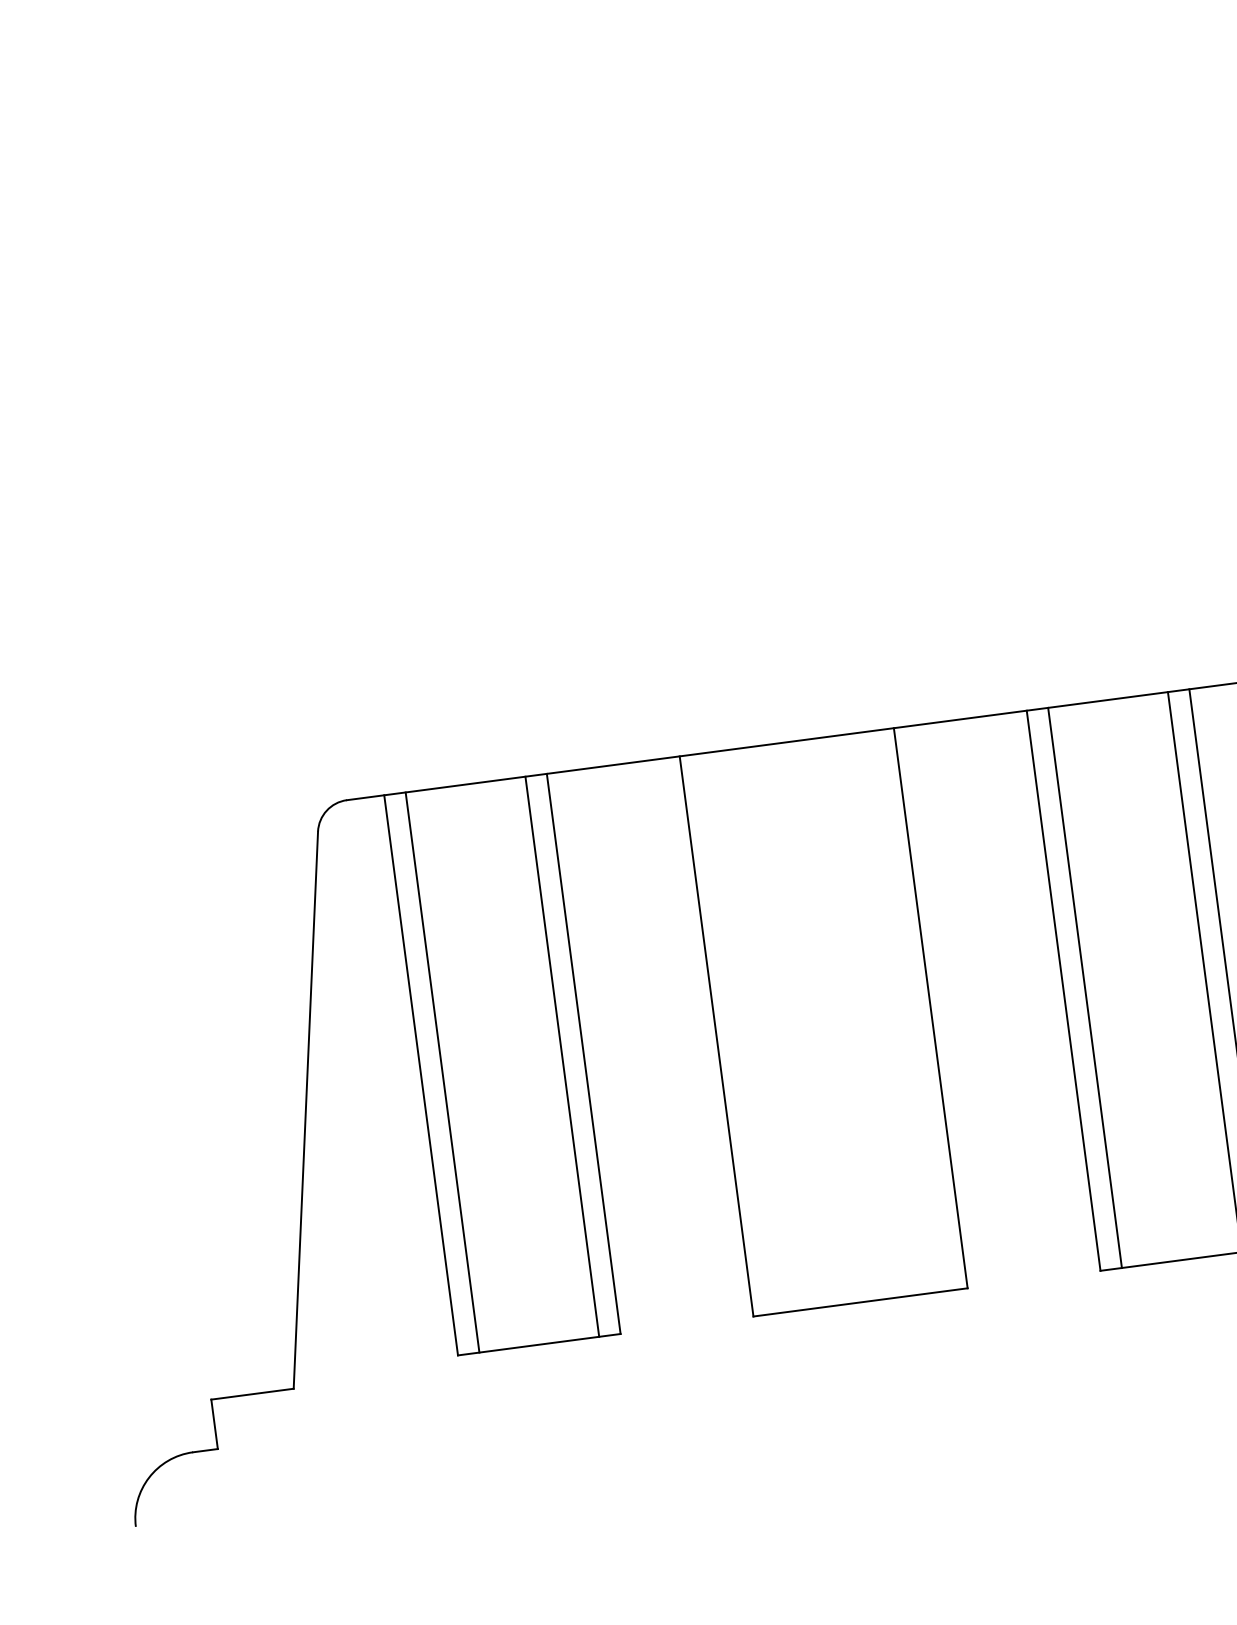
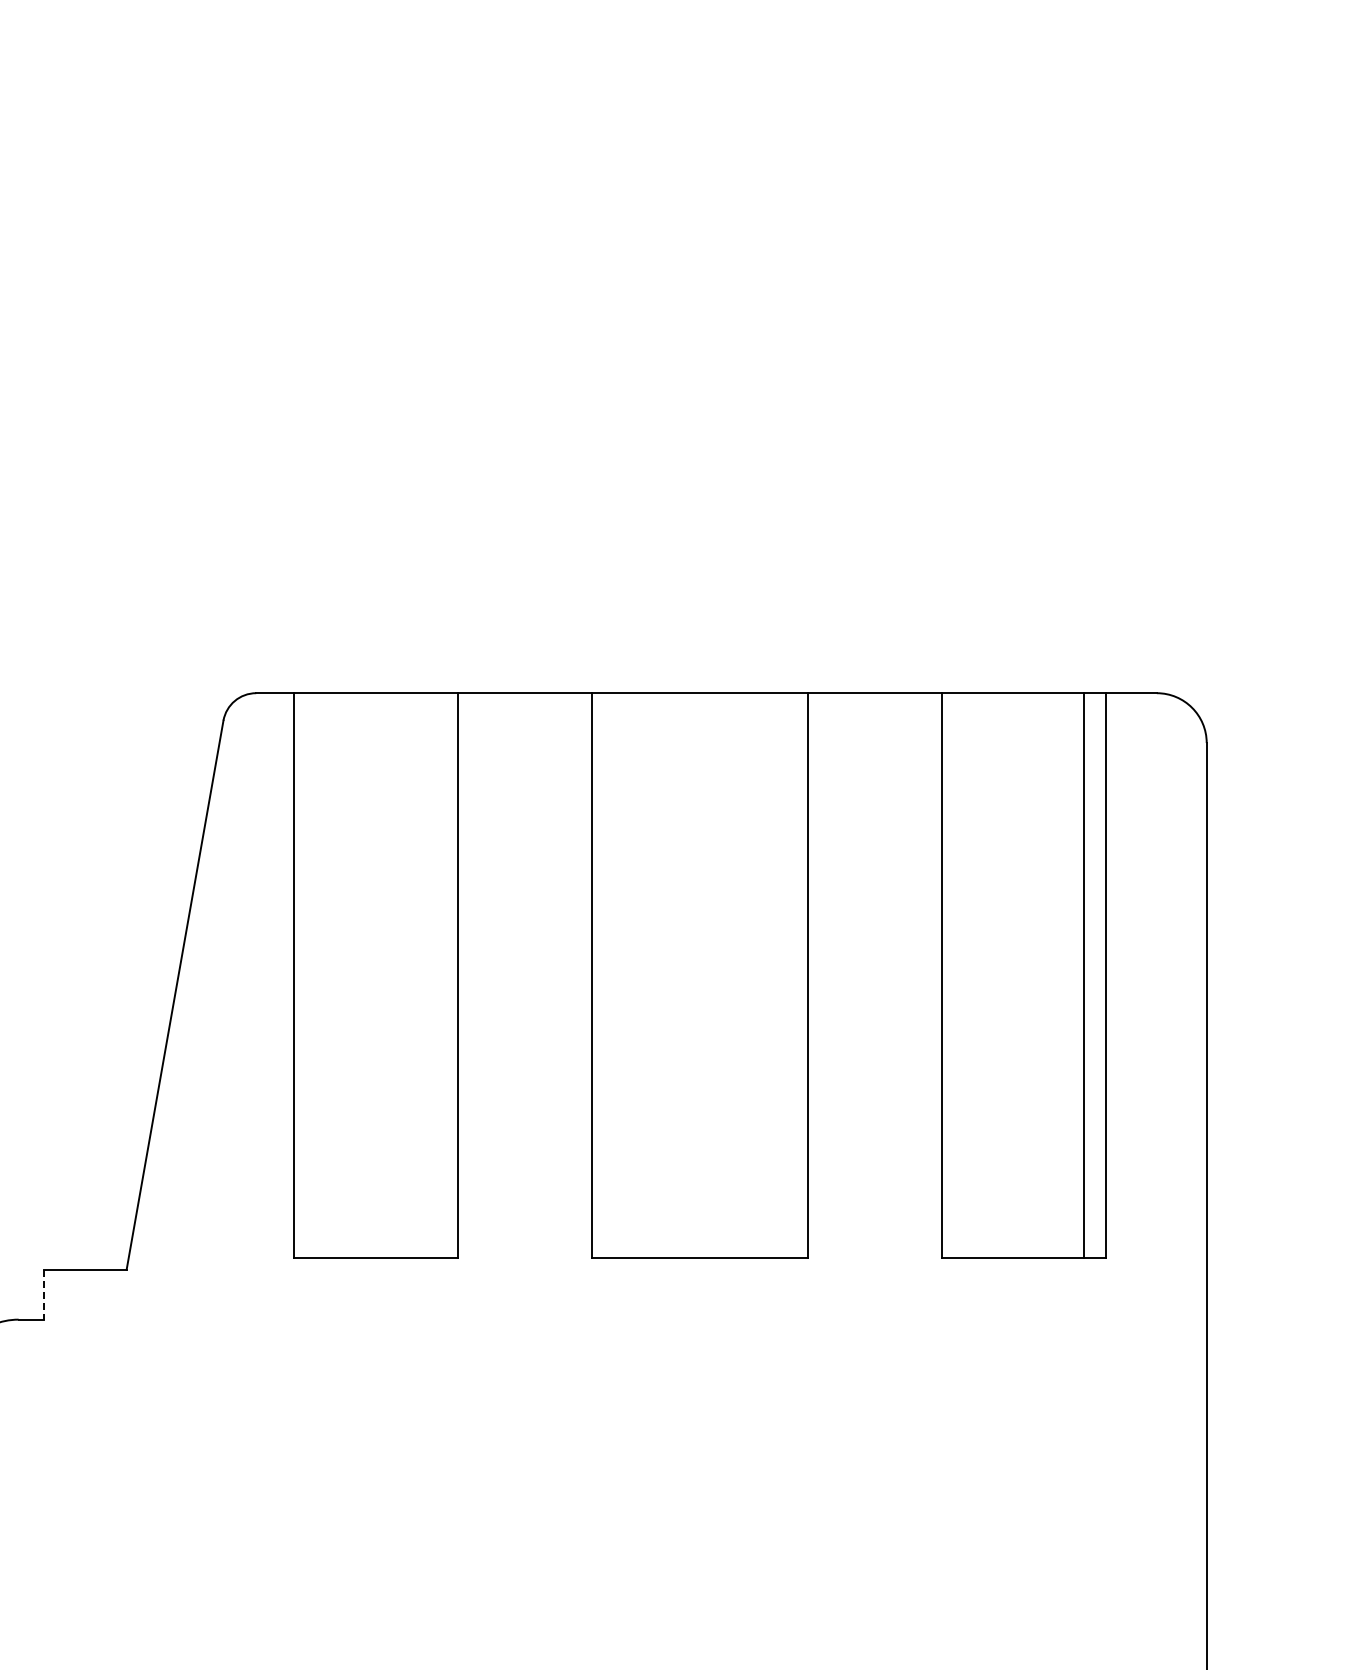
line: (1084, 987) -> (963, 975), removed
line: (562, 1056) -> (436, 975), removed
line: (442, 1072) -> (315, 975), removed
line: (214, 1424) -> (43, 1294), solid -> dashed

